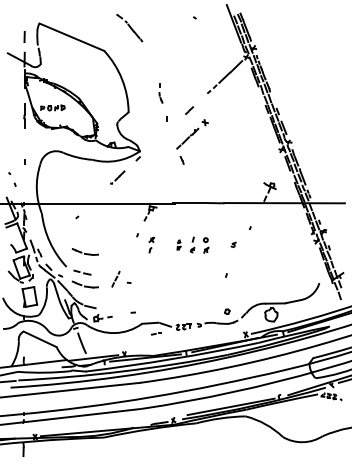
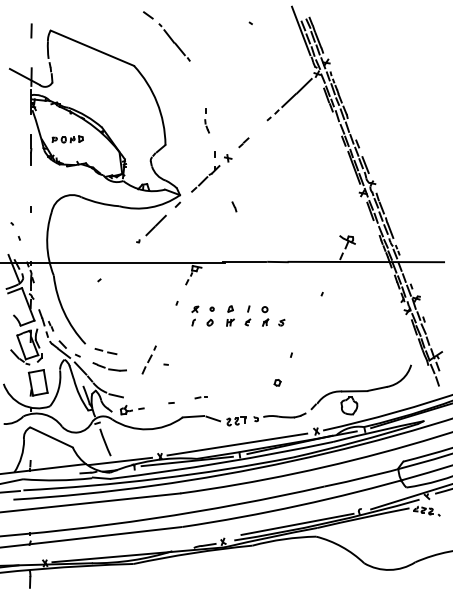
part: (129, 28) -> (166, 36), size x1.43
line: (24, 36) -> (31, 30), moved
part: (192, 134) -> (211, 173), moved
part: (117, 177) -> (151, 228), size x1.67
part: (179, 244) -> (230, 315), size x1.67
part: (233, 244) -> (281, 322), moved
part: (163, 245) -> (210, 316), added
part: (85, 251) -> (109, 324), removed
part: (115, 278) -> (148, 359), size x1.43
part: (227, 311) -> (277, 382), moved
part: (155, 333) -> (200, 397), moved
line: (184, 344) -> (237, 444), added

